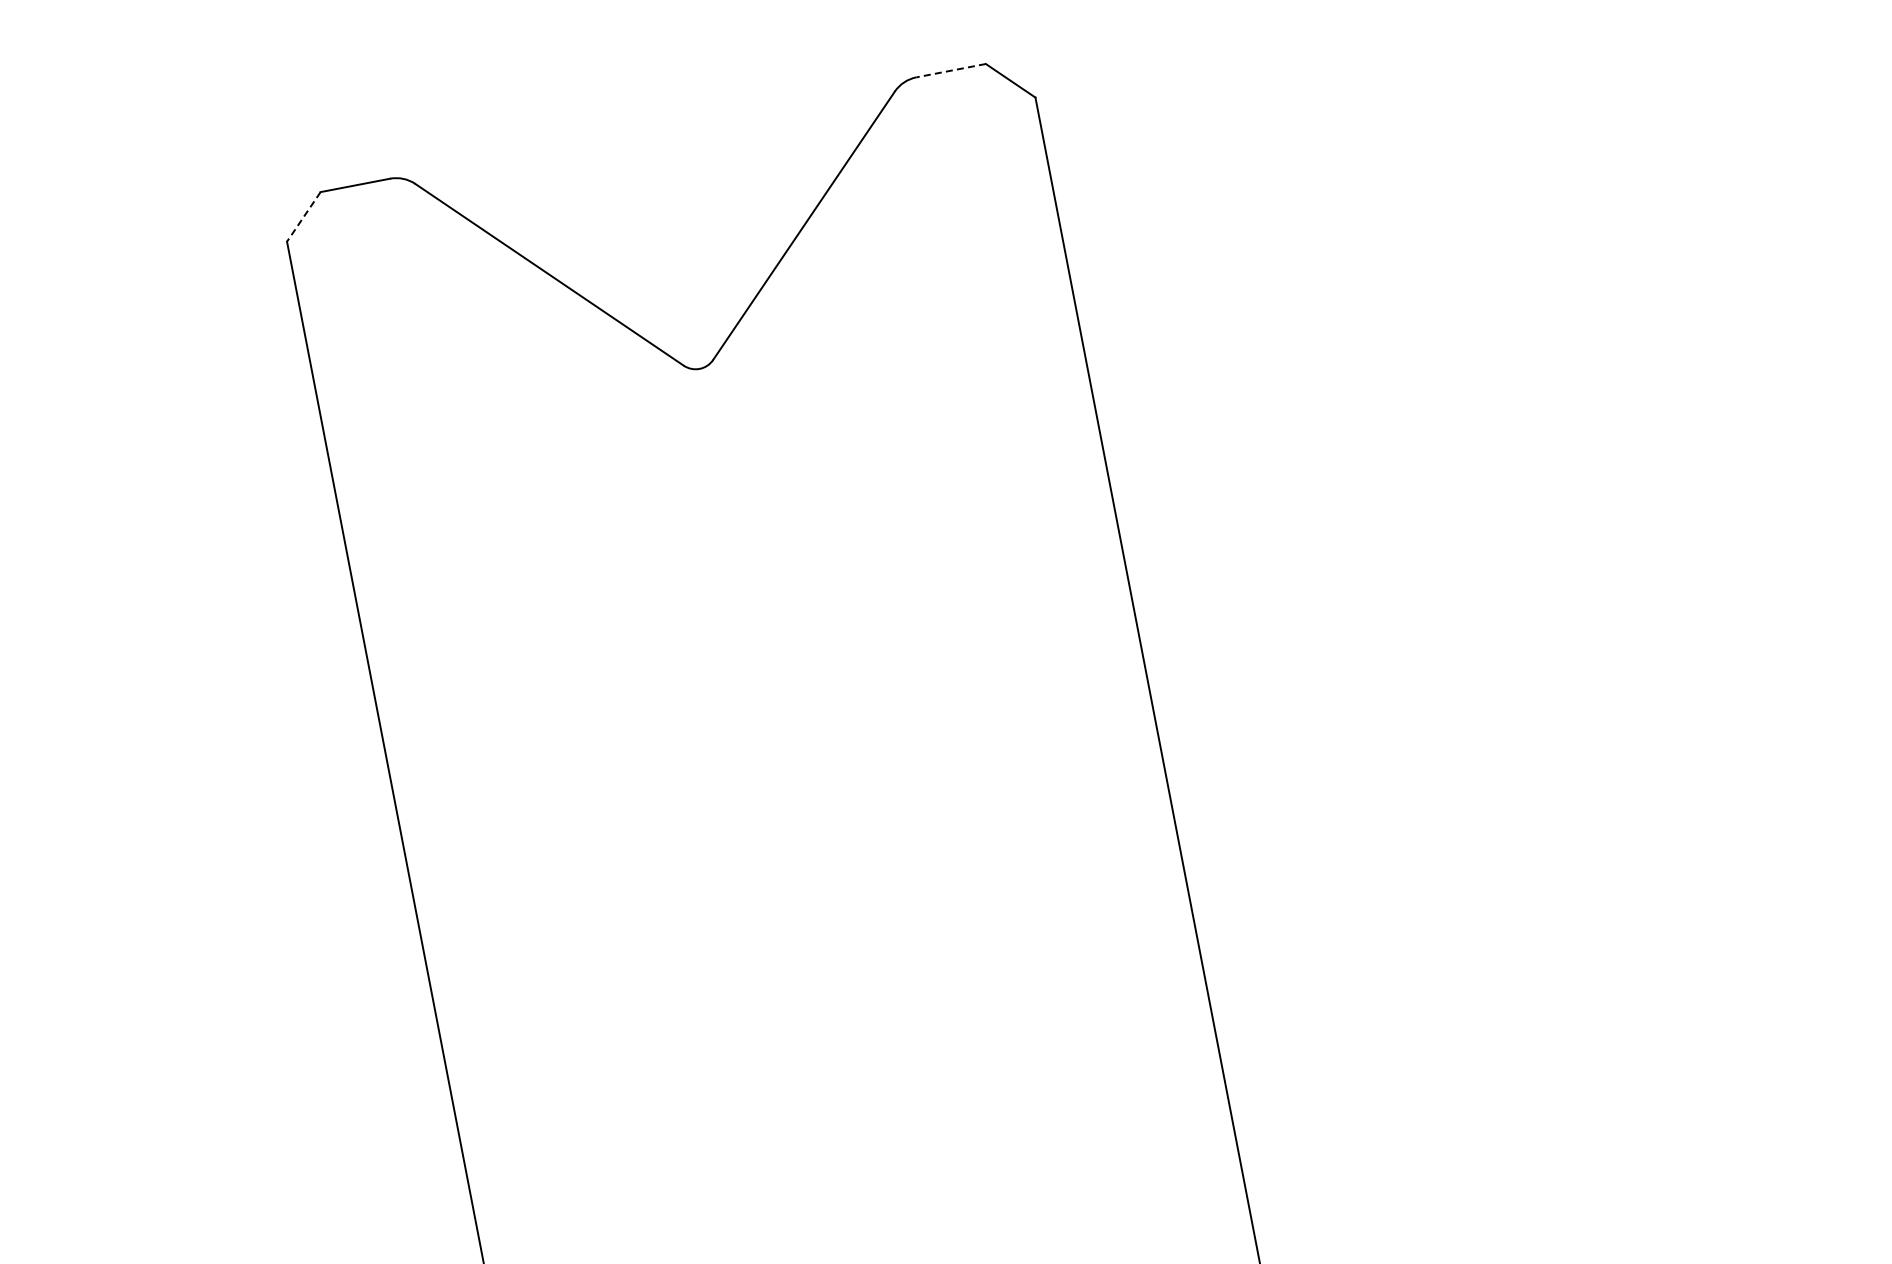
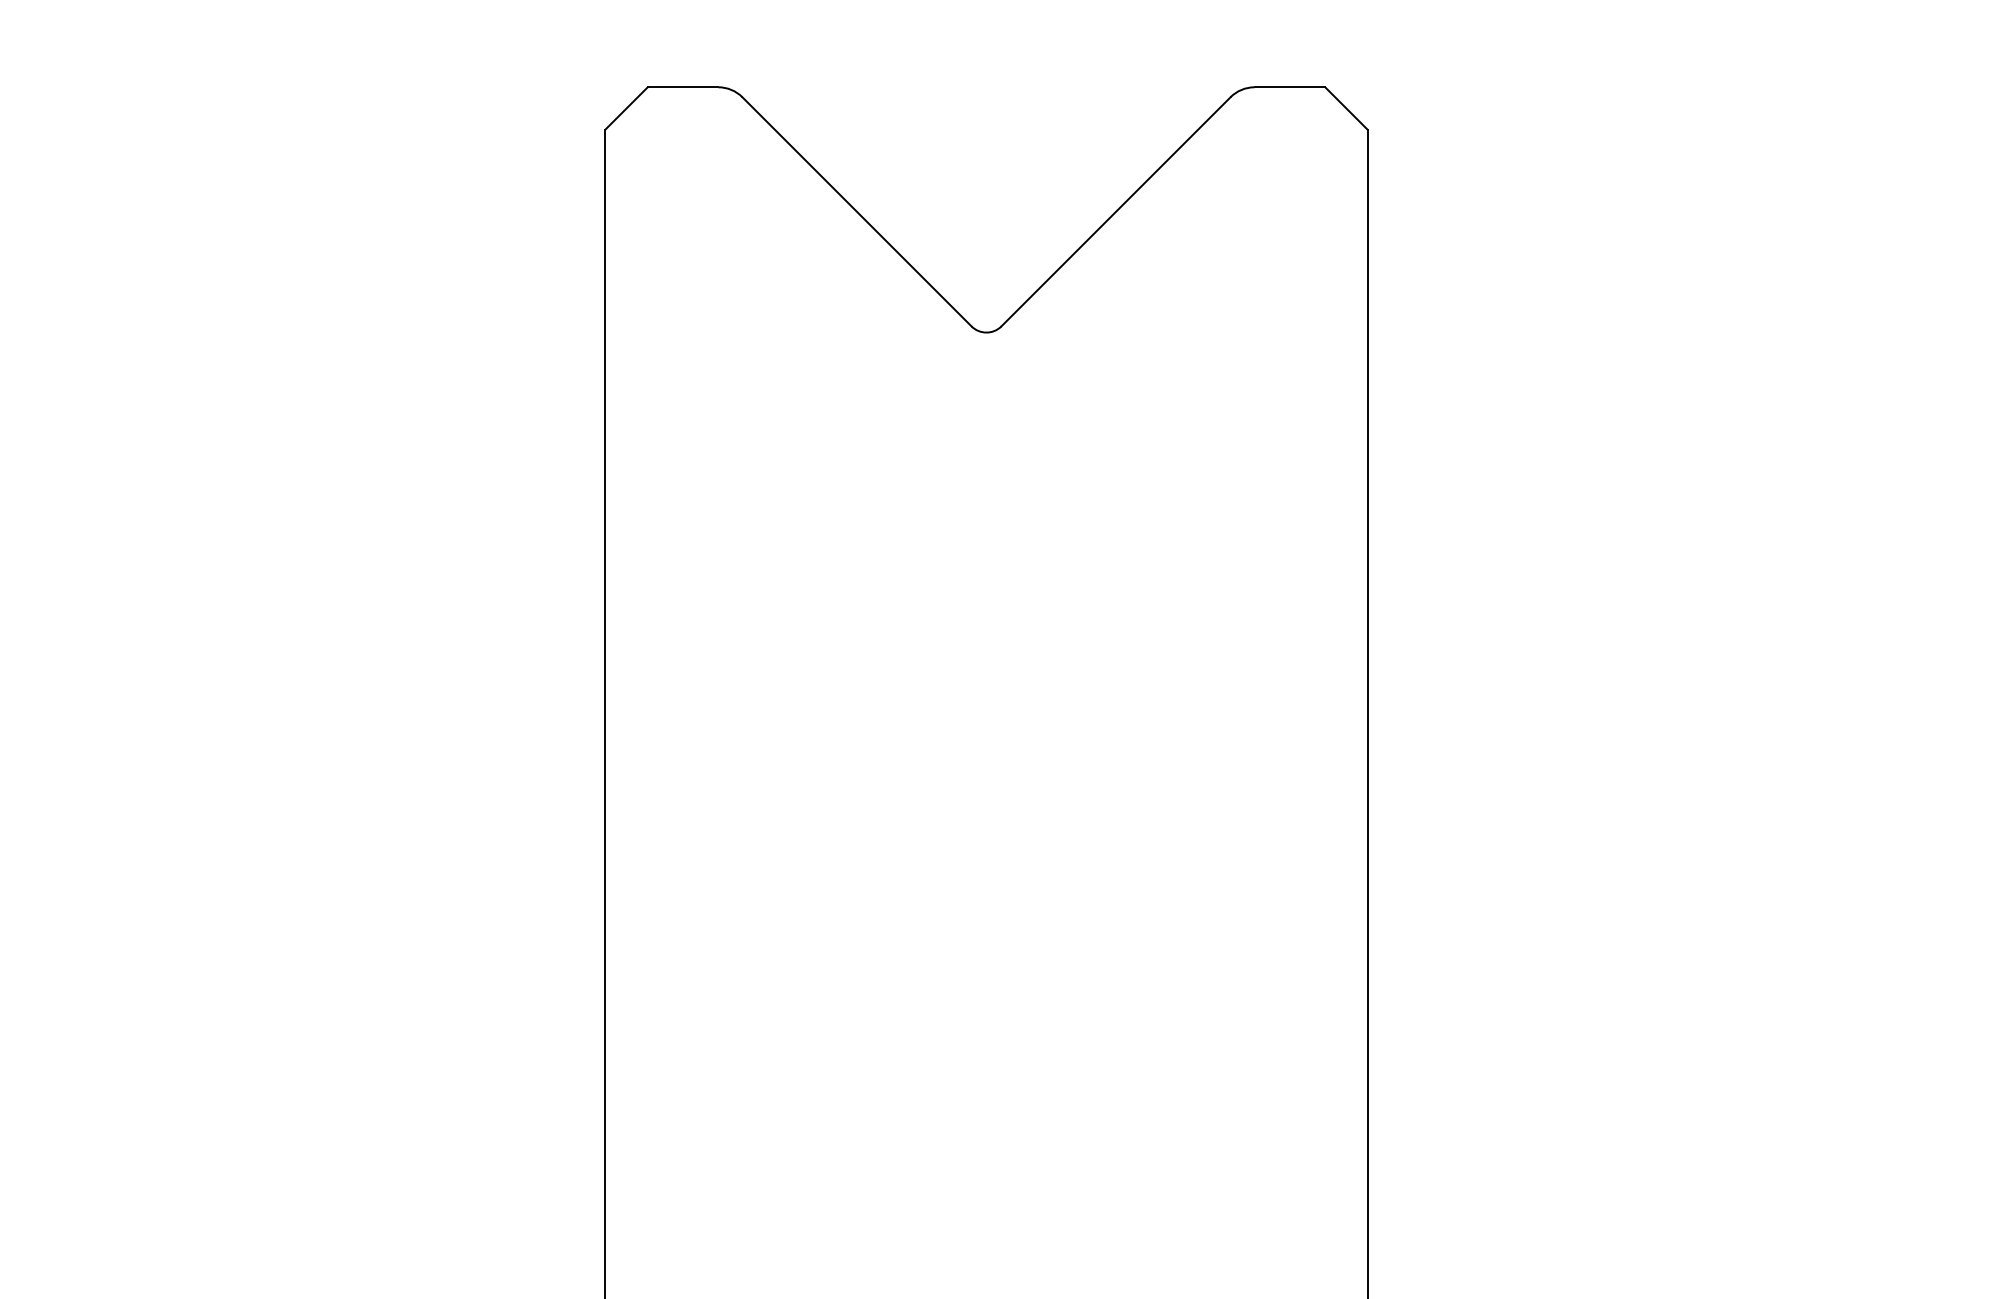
line: (950, 70) -> (1289, 87), dashed -> solid
line: (303, 216) -> (626, 108), dashed -> solid

